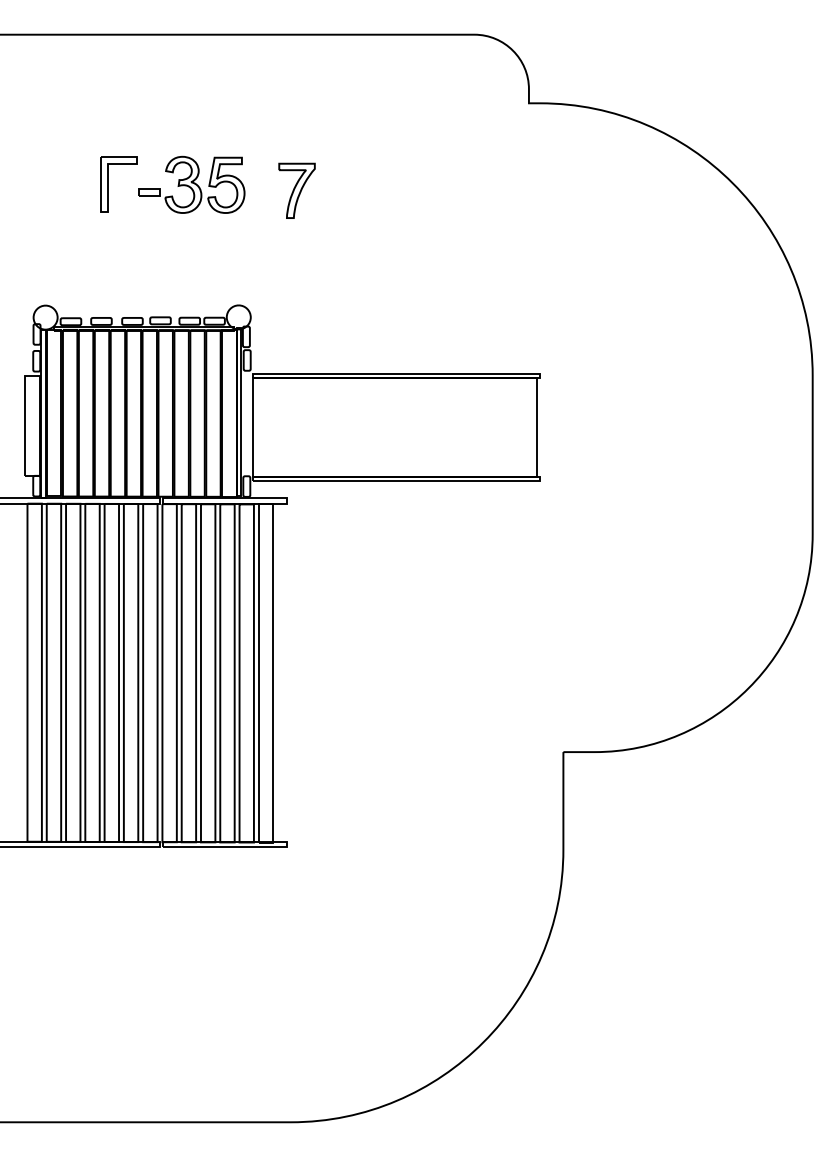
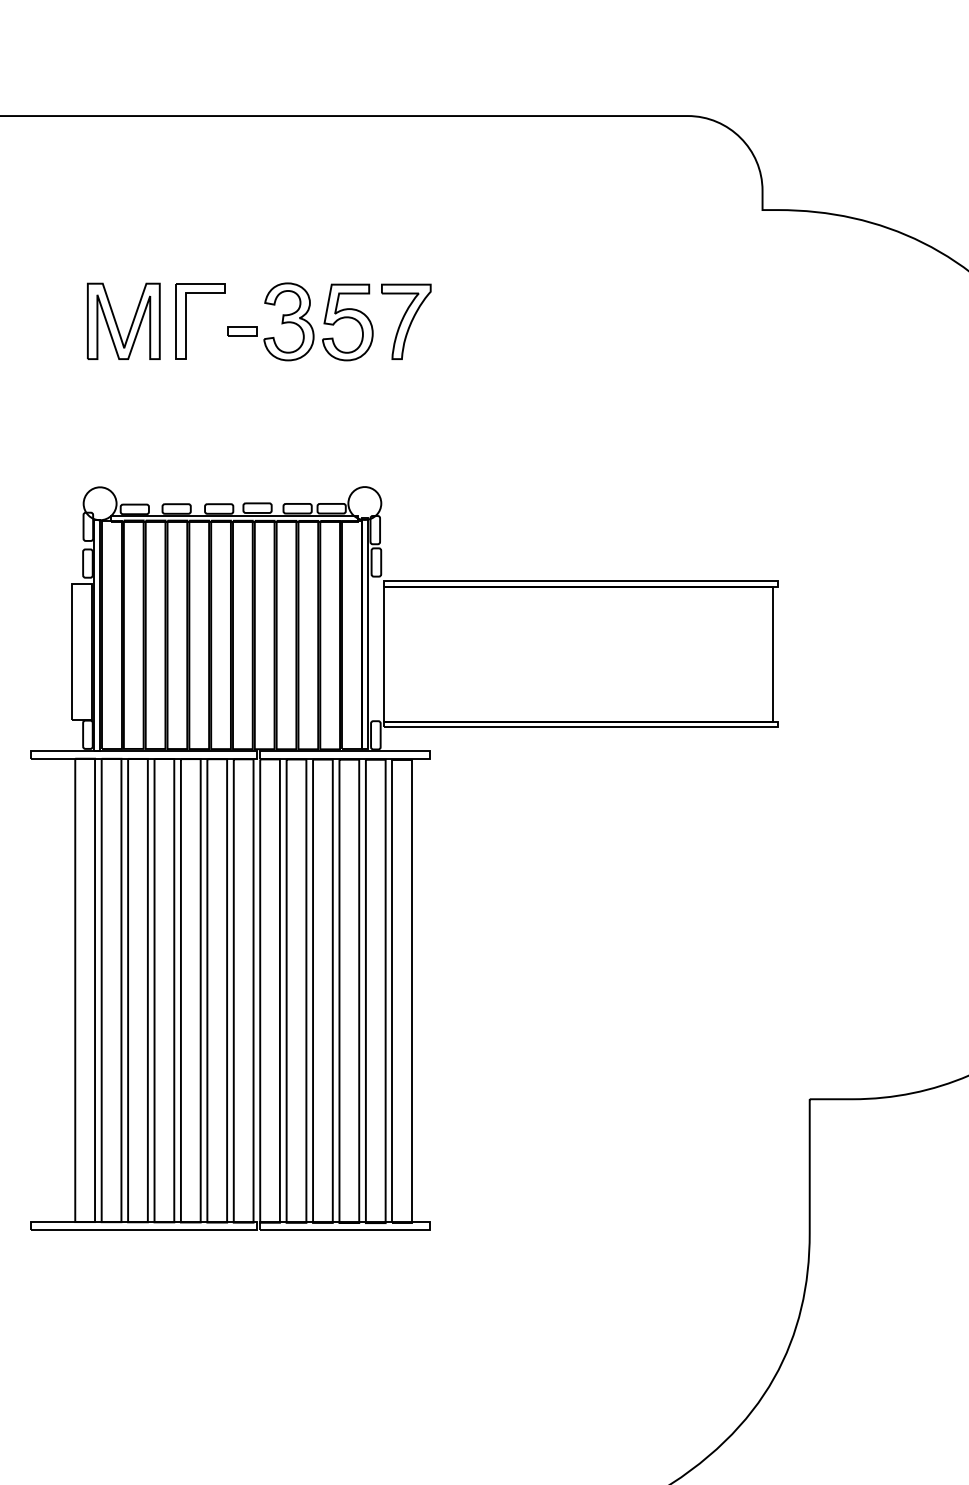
part: (62, 184) -> (123, 321), added
part: (296, 190) -> (405, 321), moved

